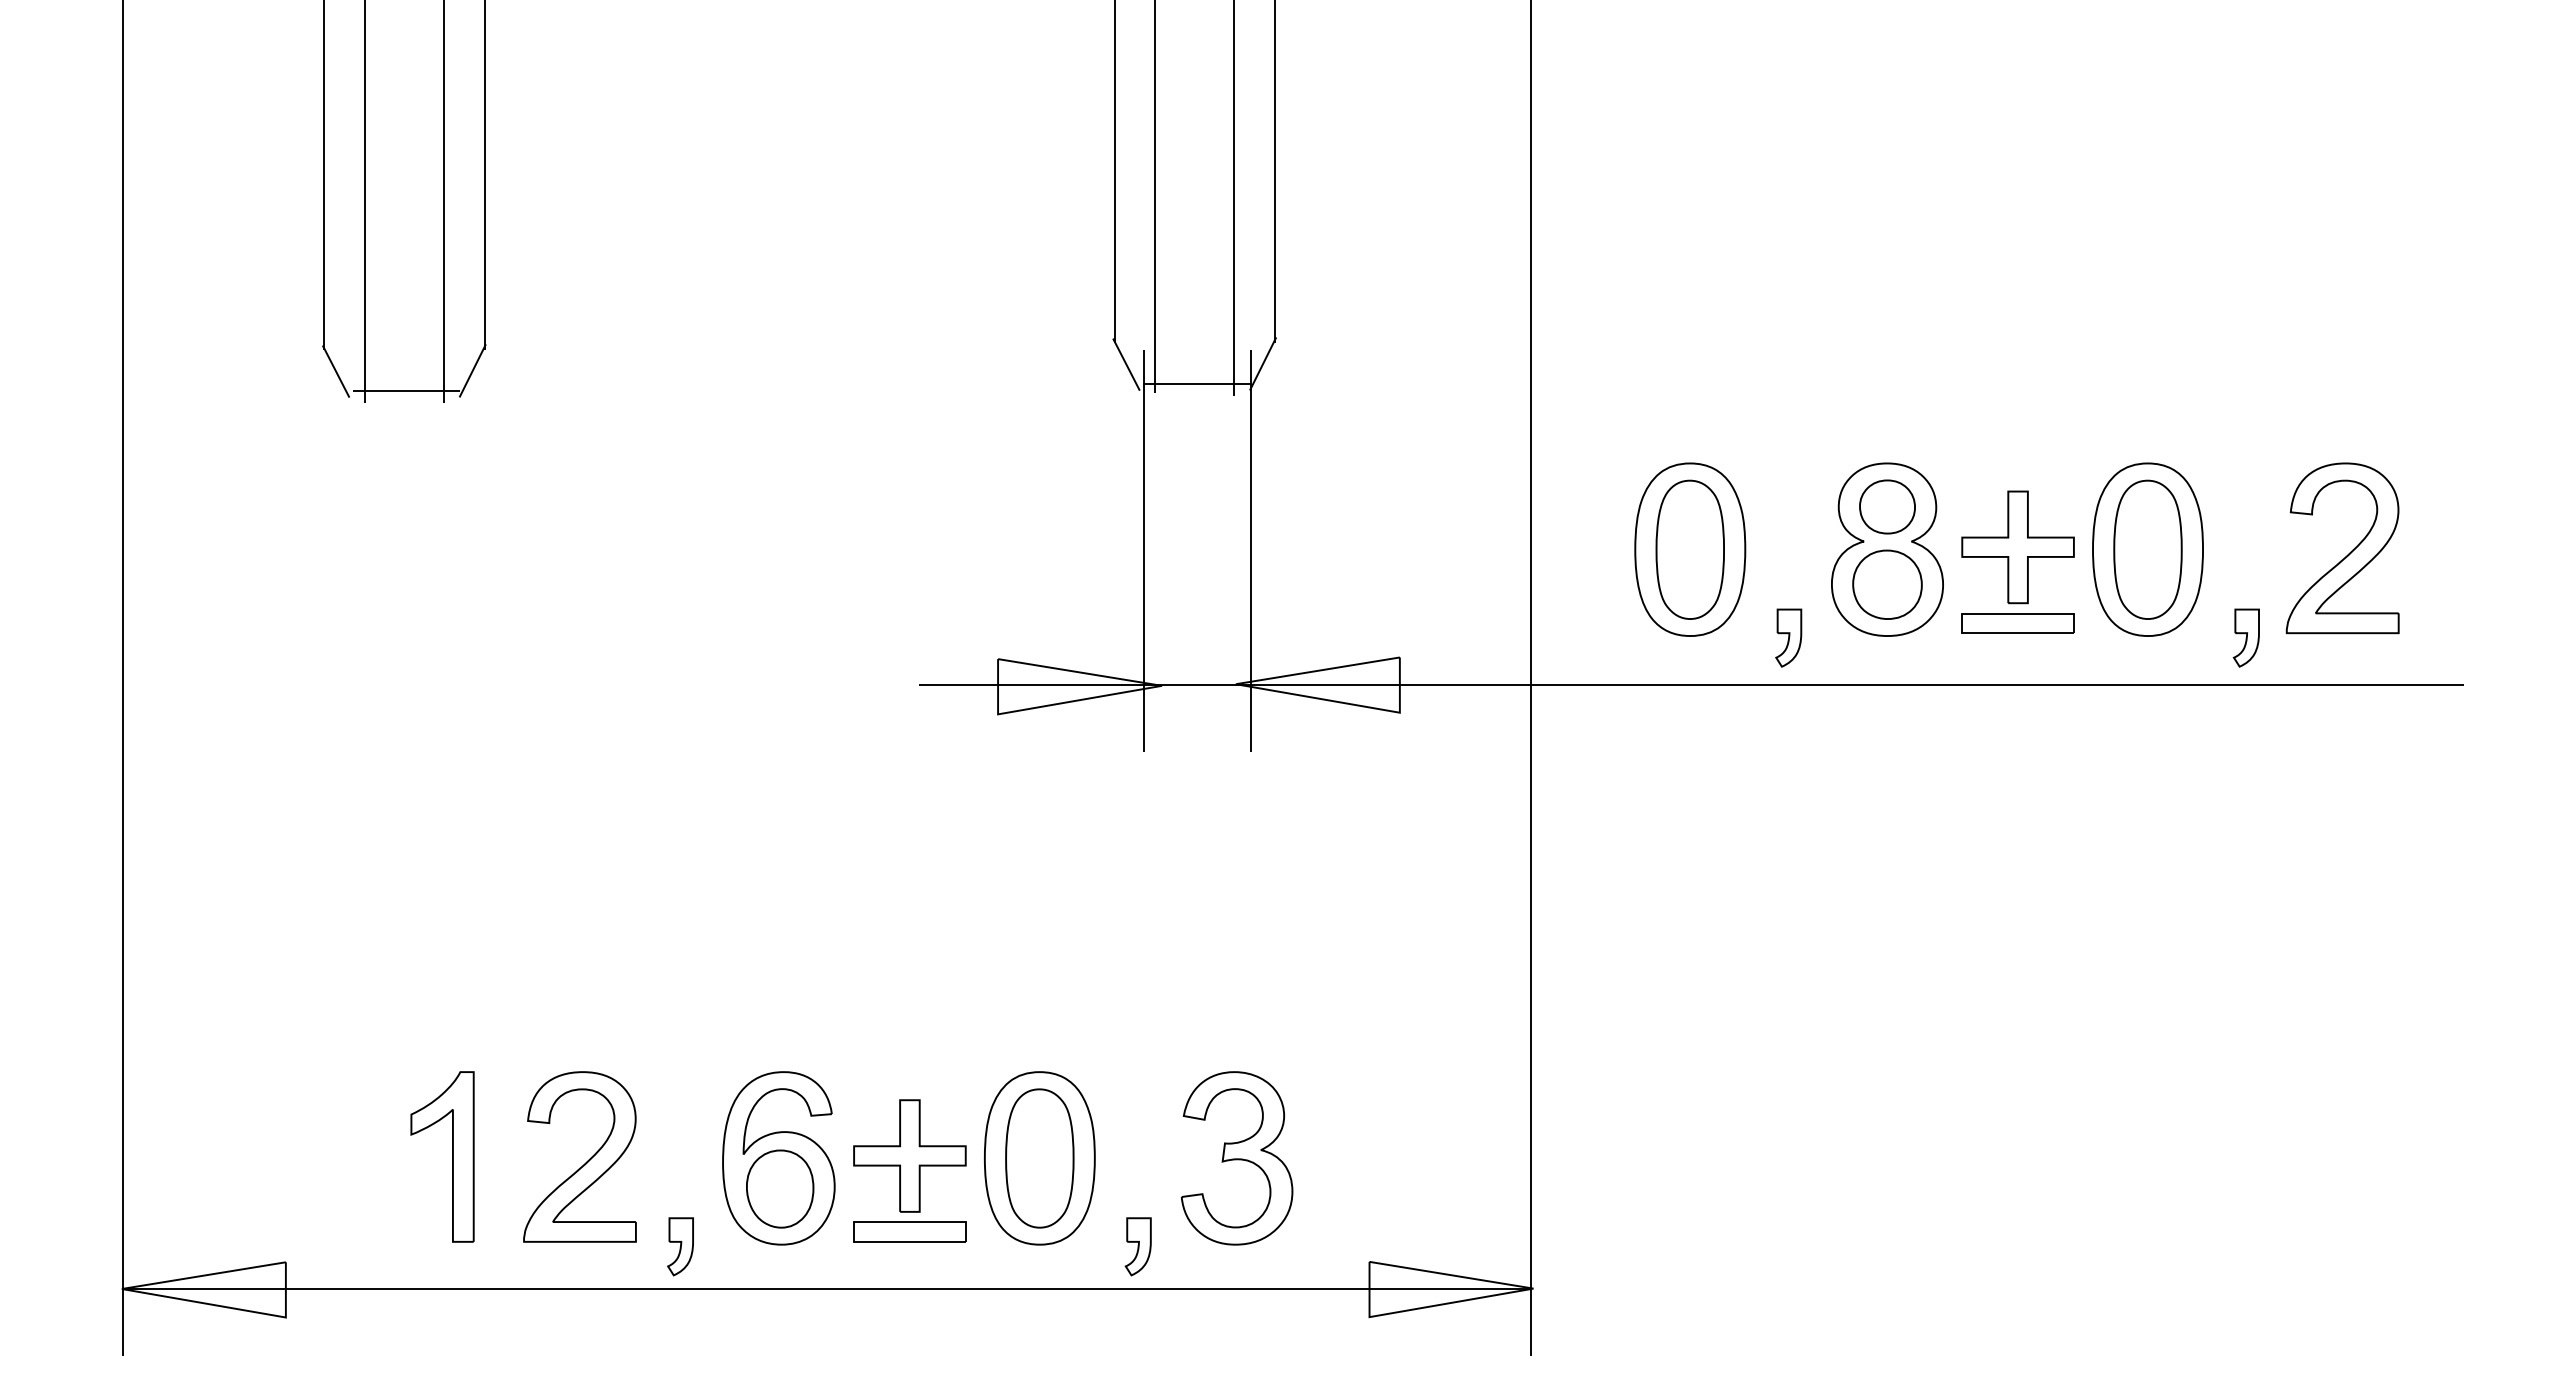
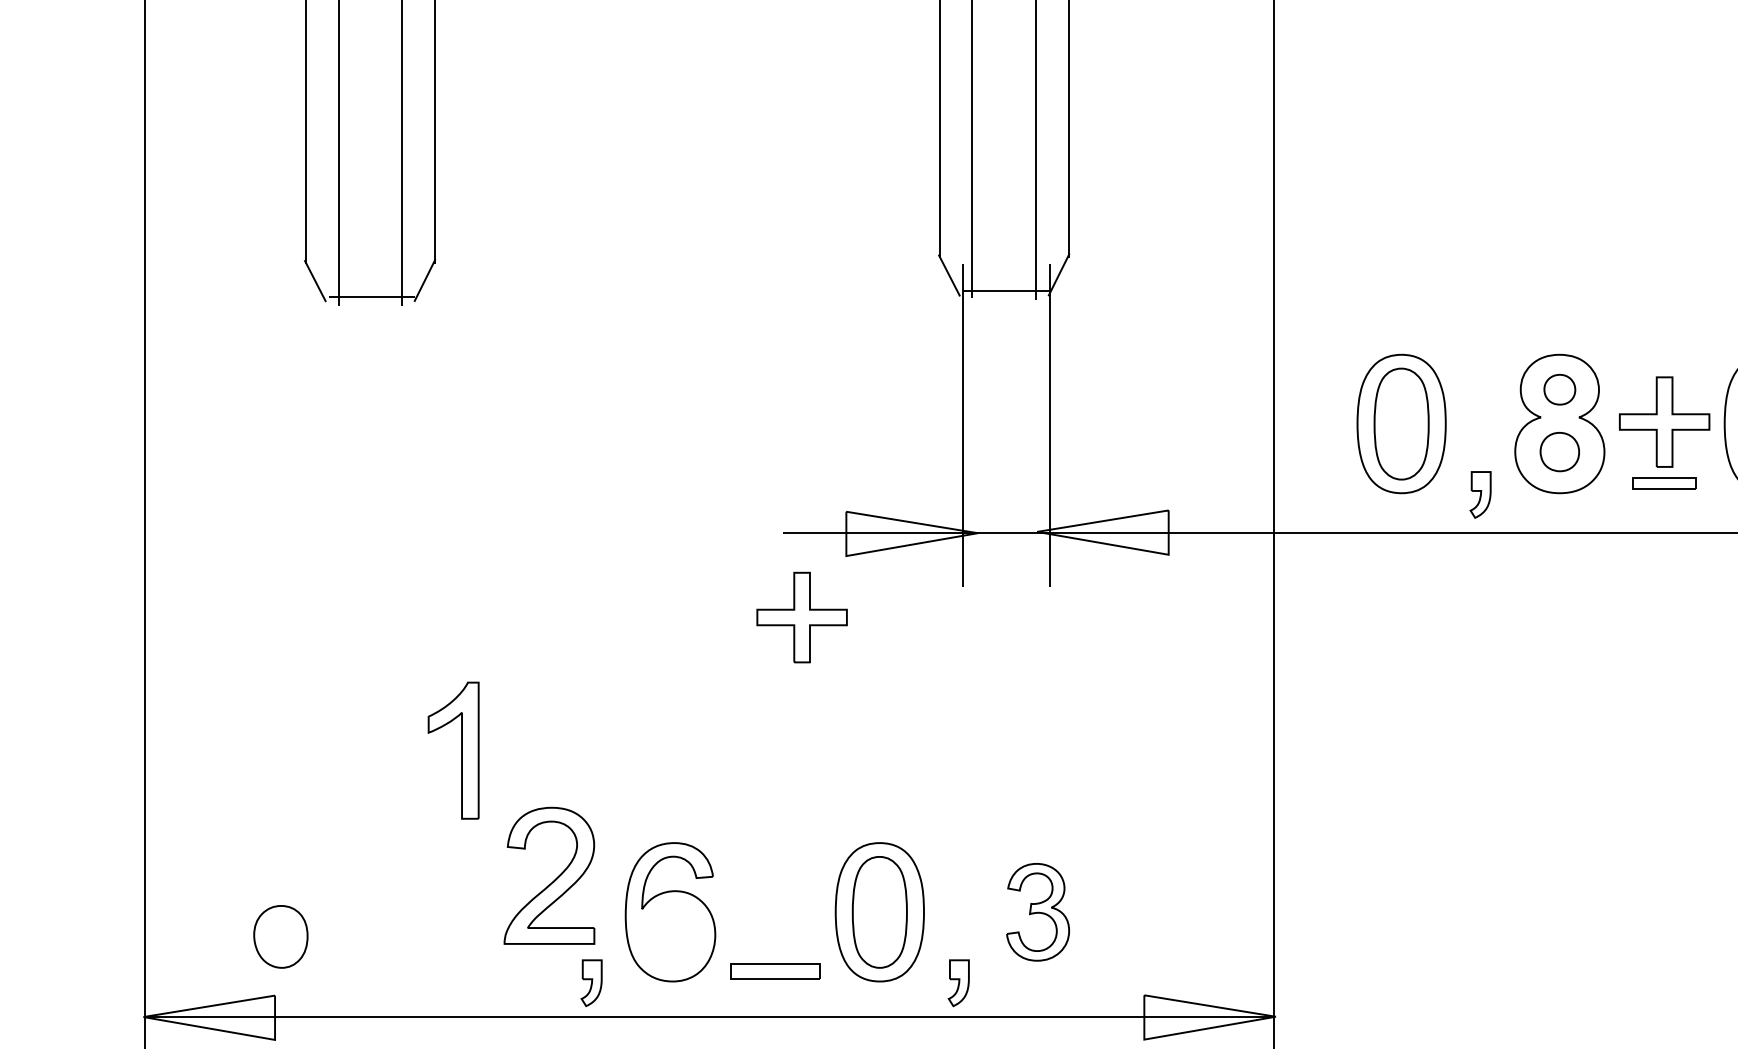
part: (1887, 506) -> (1559, 389), size x0.7
part: (1887, 584) -> (1559, 451), size x0.7
part: (2017, 623) -> (1664, 483), size x0.7
part: (909, 1155) -> (801, 617), moved
part: (452, 1156) -> (461, 750), moved
part: (1236, 1158) -> (1037, 912), size x0.7
part: (585, 1162) -> (553, 880), moved
part: (780, 1188) -> (281, 936), moved

